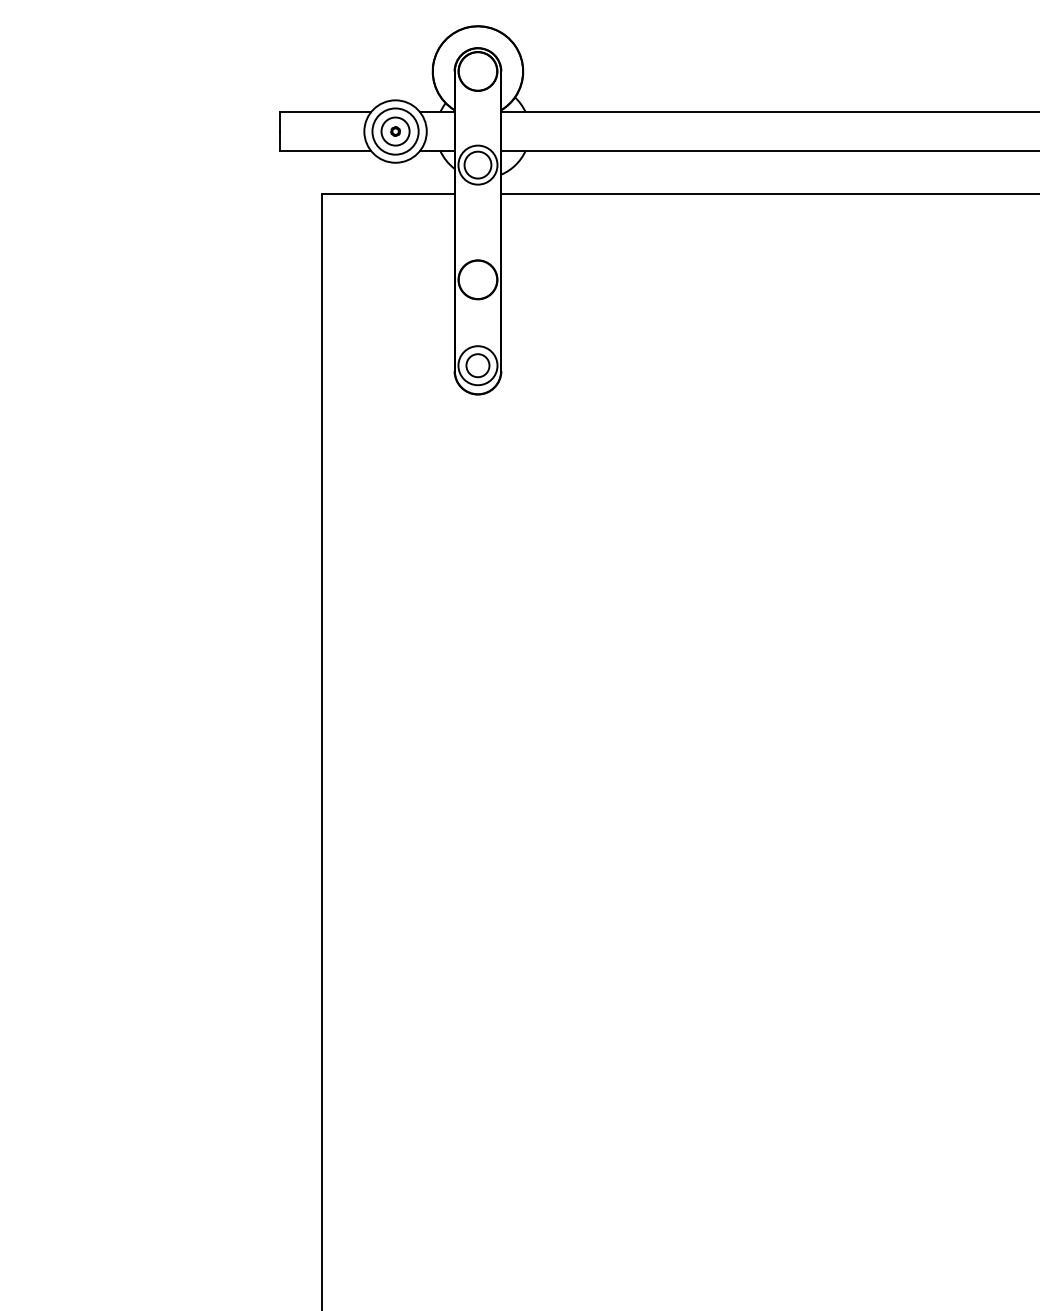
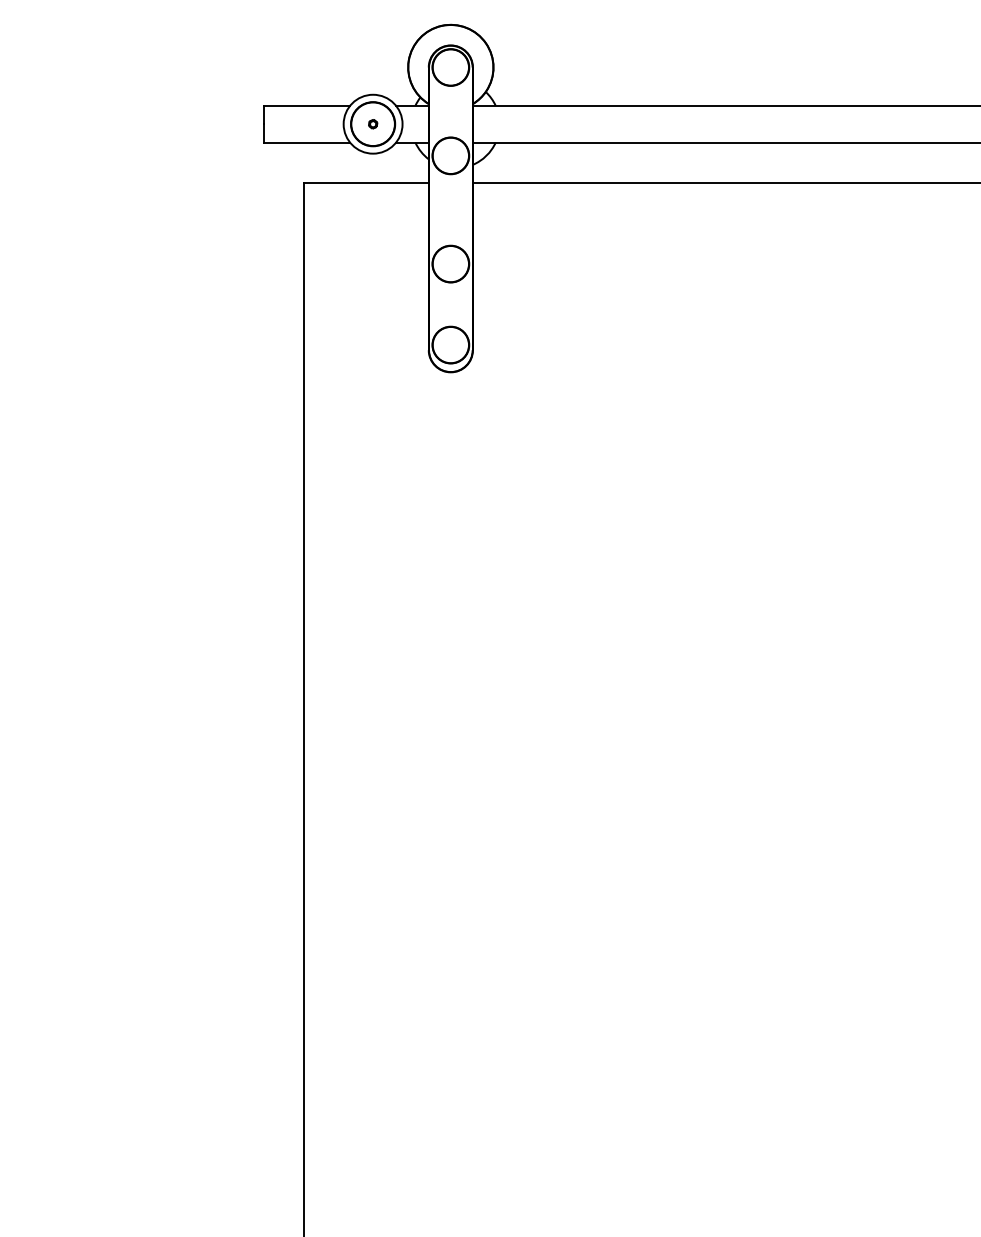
circle: (395, 131) -> (373, 124), size x1.67
circle: (477, 164) -> (450, 155), size x1.43
circle: (477, 365) -> (450, 344), size x1.67

